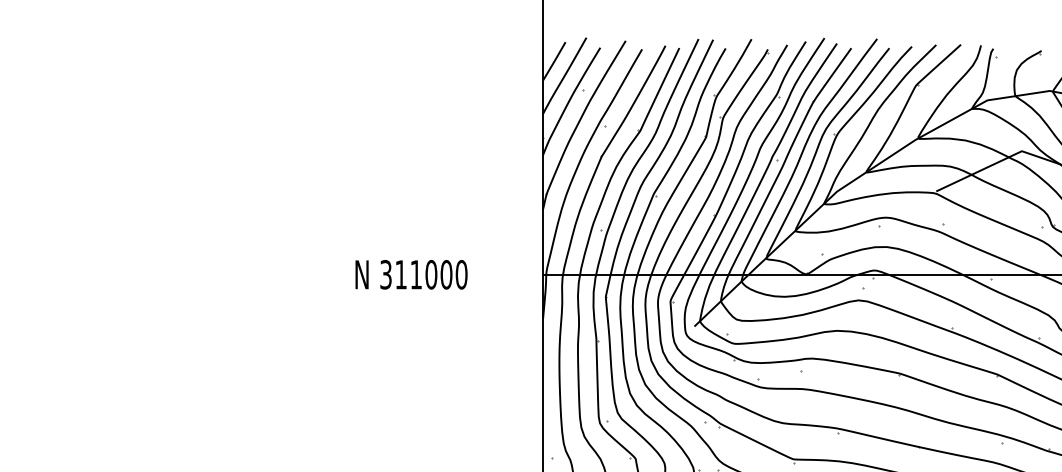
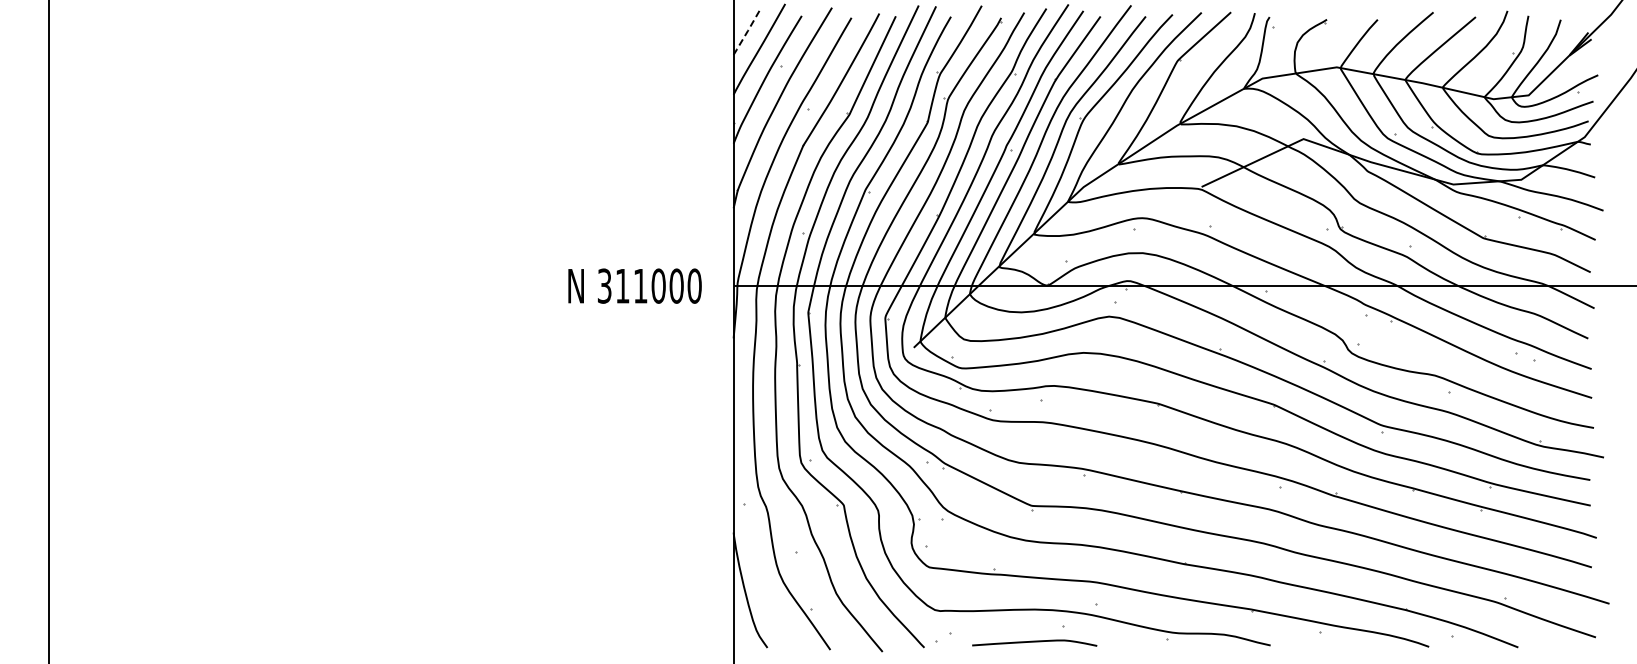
line: (554, 61) -> (747, 32), solid -> dashed
text: (411, 274) -> (634, 285), moved

